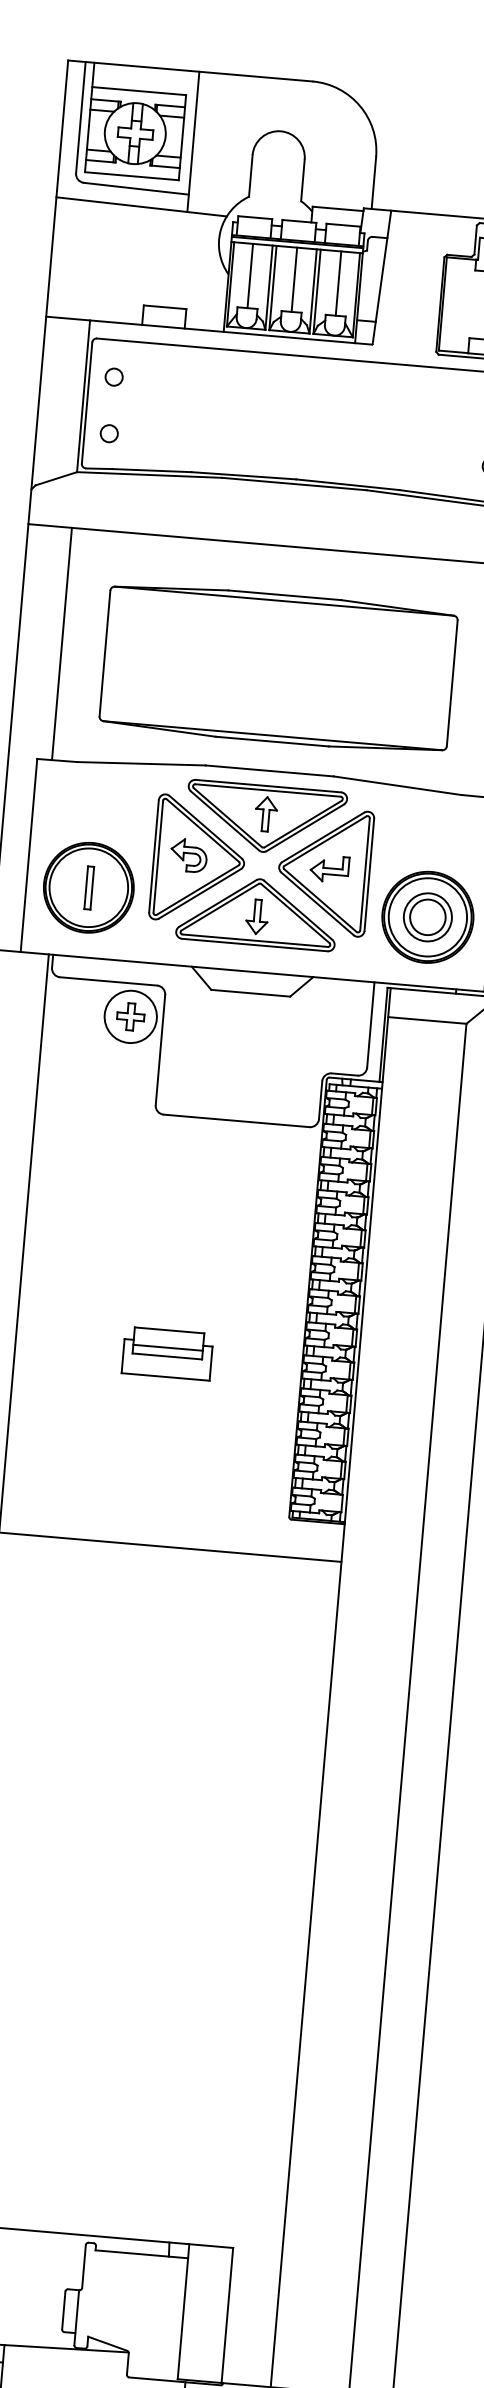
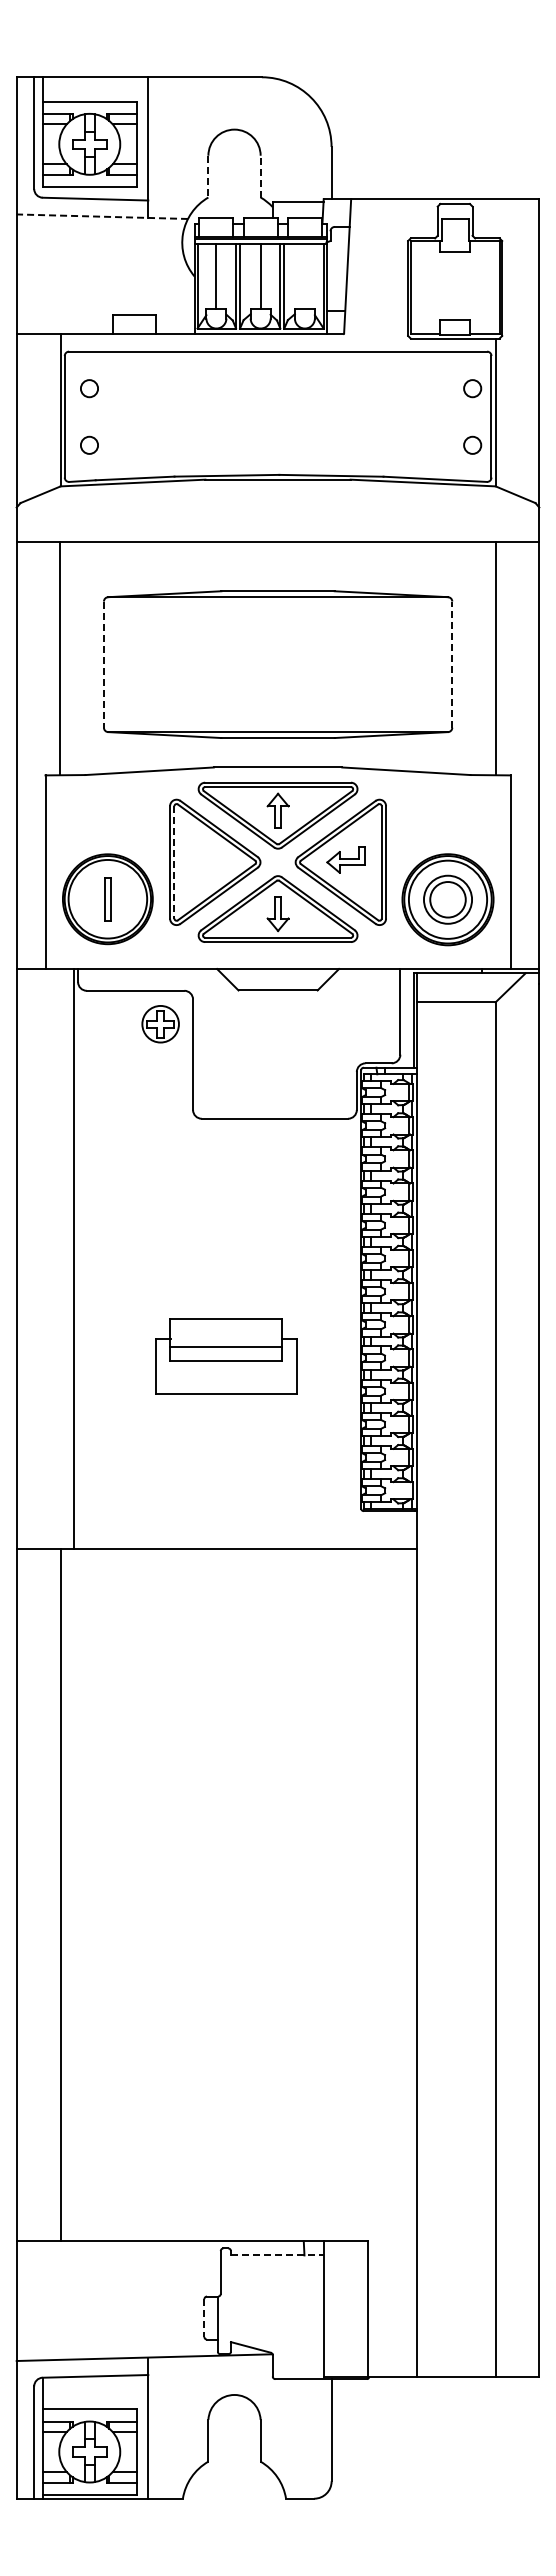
line: (250, 175) -> (208, 176), solid -> dashed
line: (302, 180) -> (260, 176), solid -> dashed
line: (141, 206) -> (102, 216), solid -> dashed
line: (338, 283) -> (304, 276), removed
line: (104, 654) -> (103, 665), solid -> dashed
line: (452, 683) -> (452, 664), solid -> dashed
part: (188, 855) -> (204, 858), removed
line: (158, 856) -> (174, 862), solid -> dashed
circle: (130, 1017) -> (160, 1024), size x0.7
part: (167, 1353) -> (225, 1356), size x1.6
line: (142, 2254) -> (277, 2255), solid -> dashed
line: (63, 2310) -> (204, 2318), solid -> dashed

